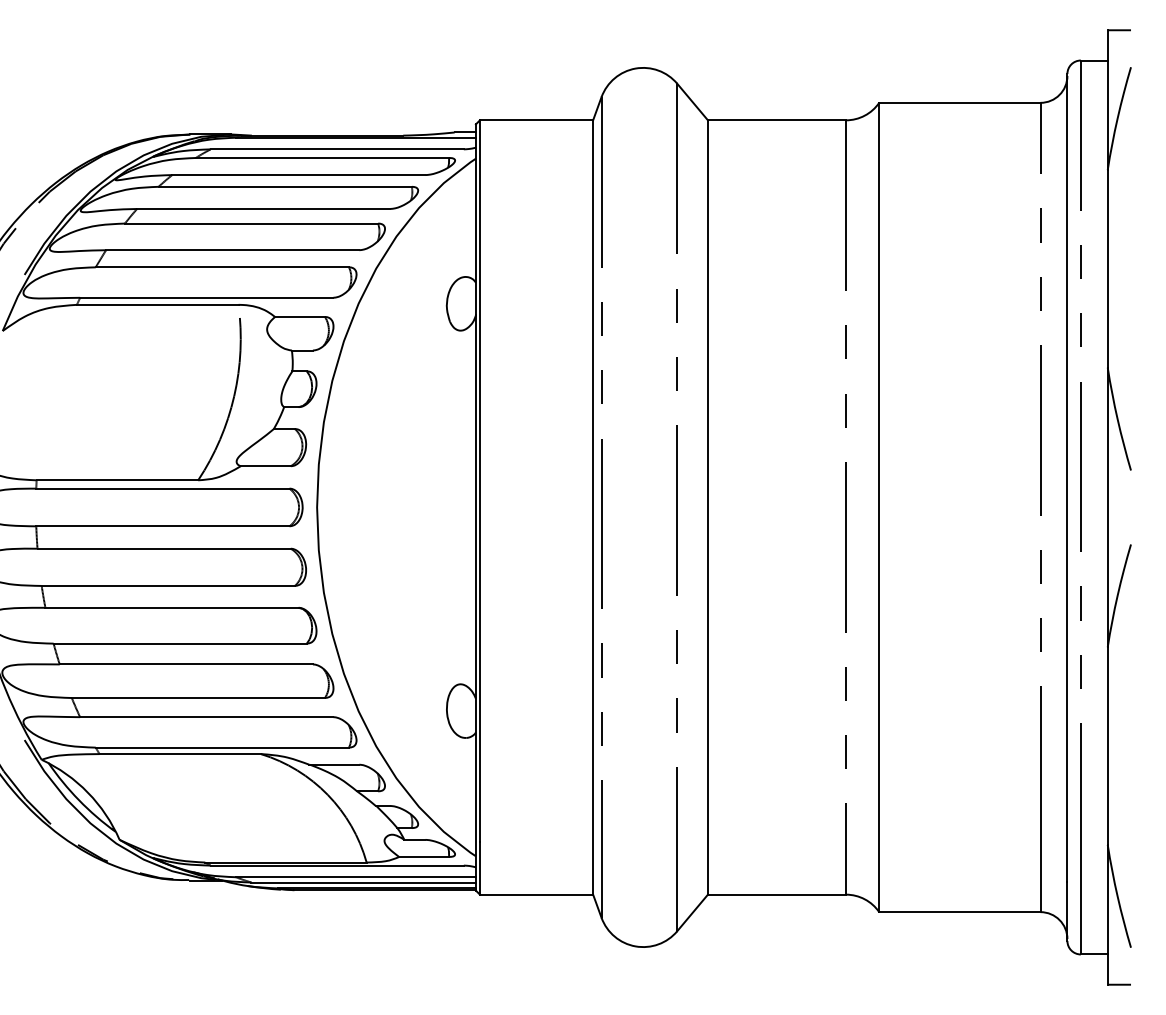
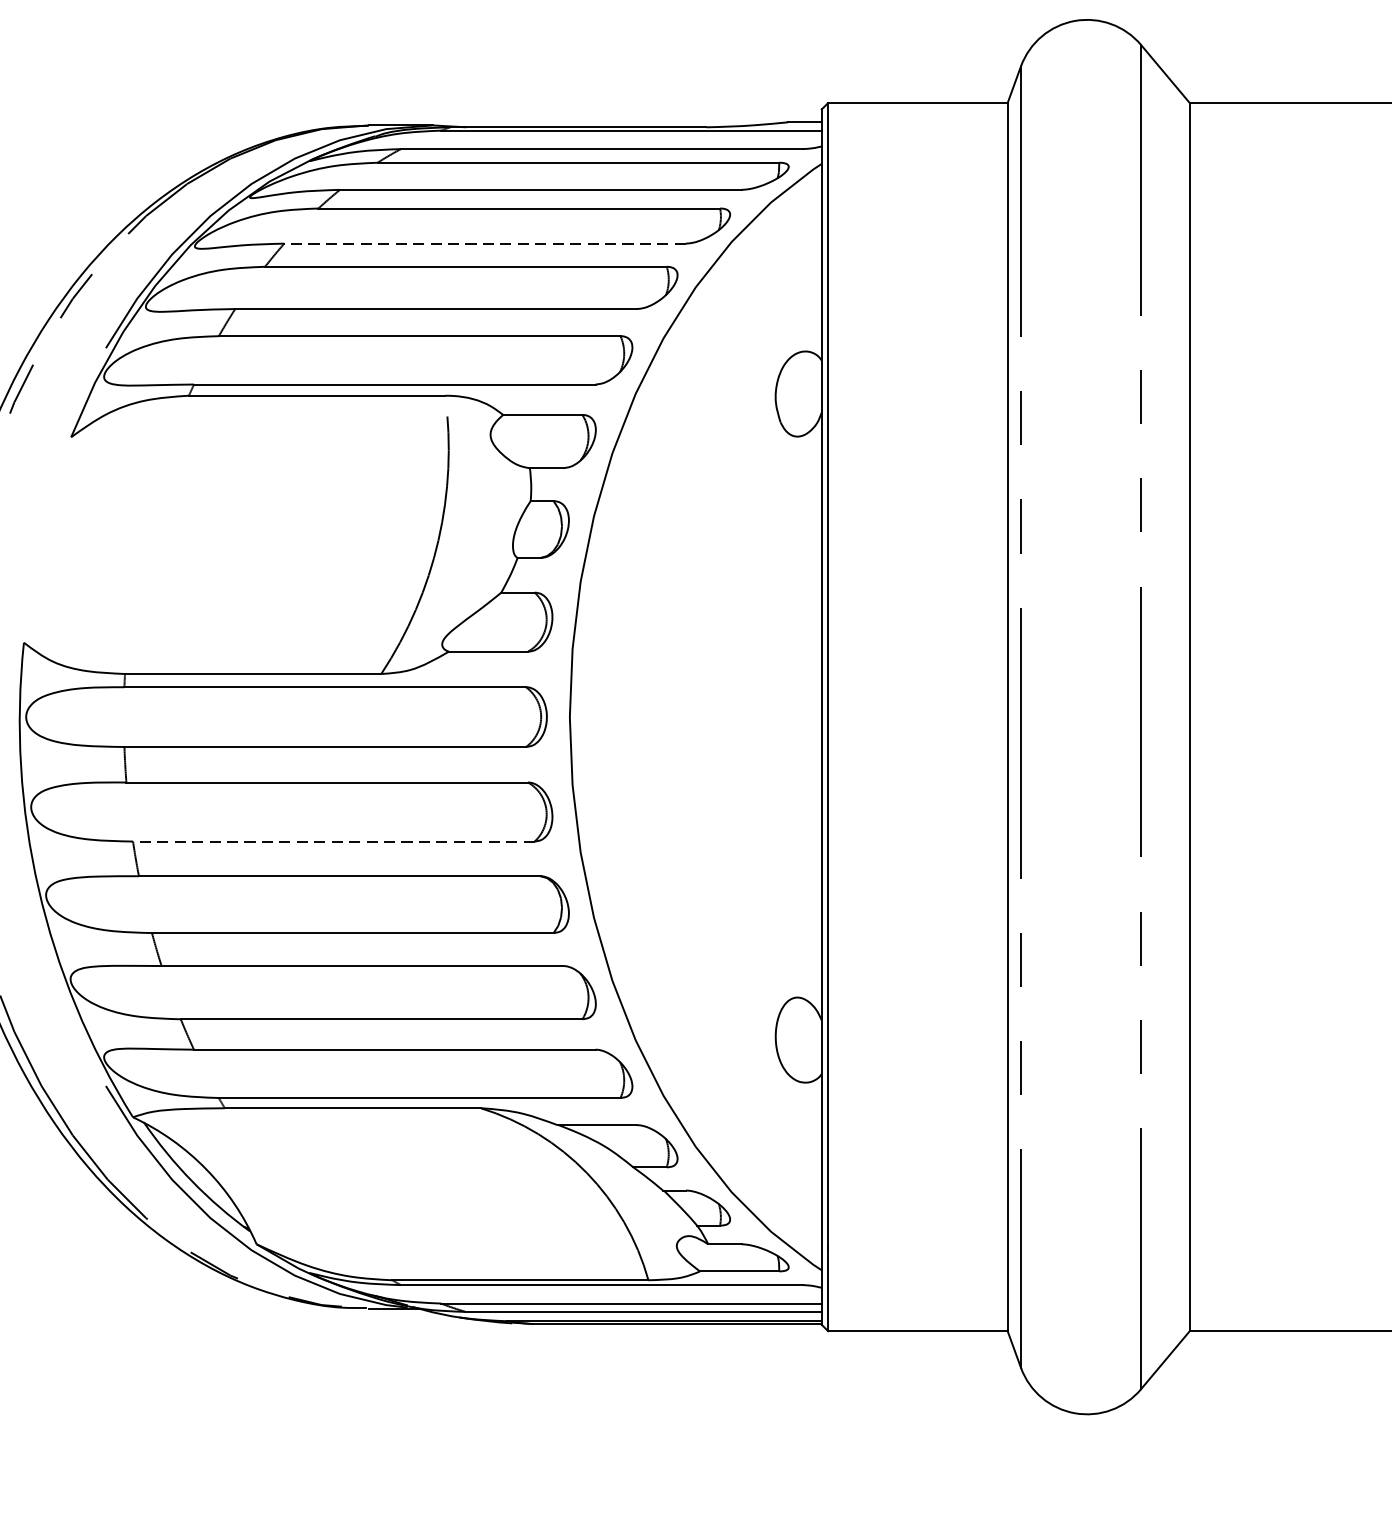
line: (263, 208) -> (484, 242), solid -> dashed
line: (168, 585) -> (334, 840), solid -> dashed

